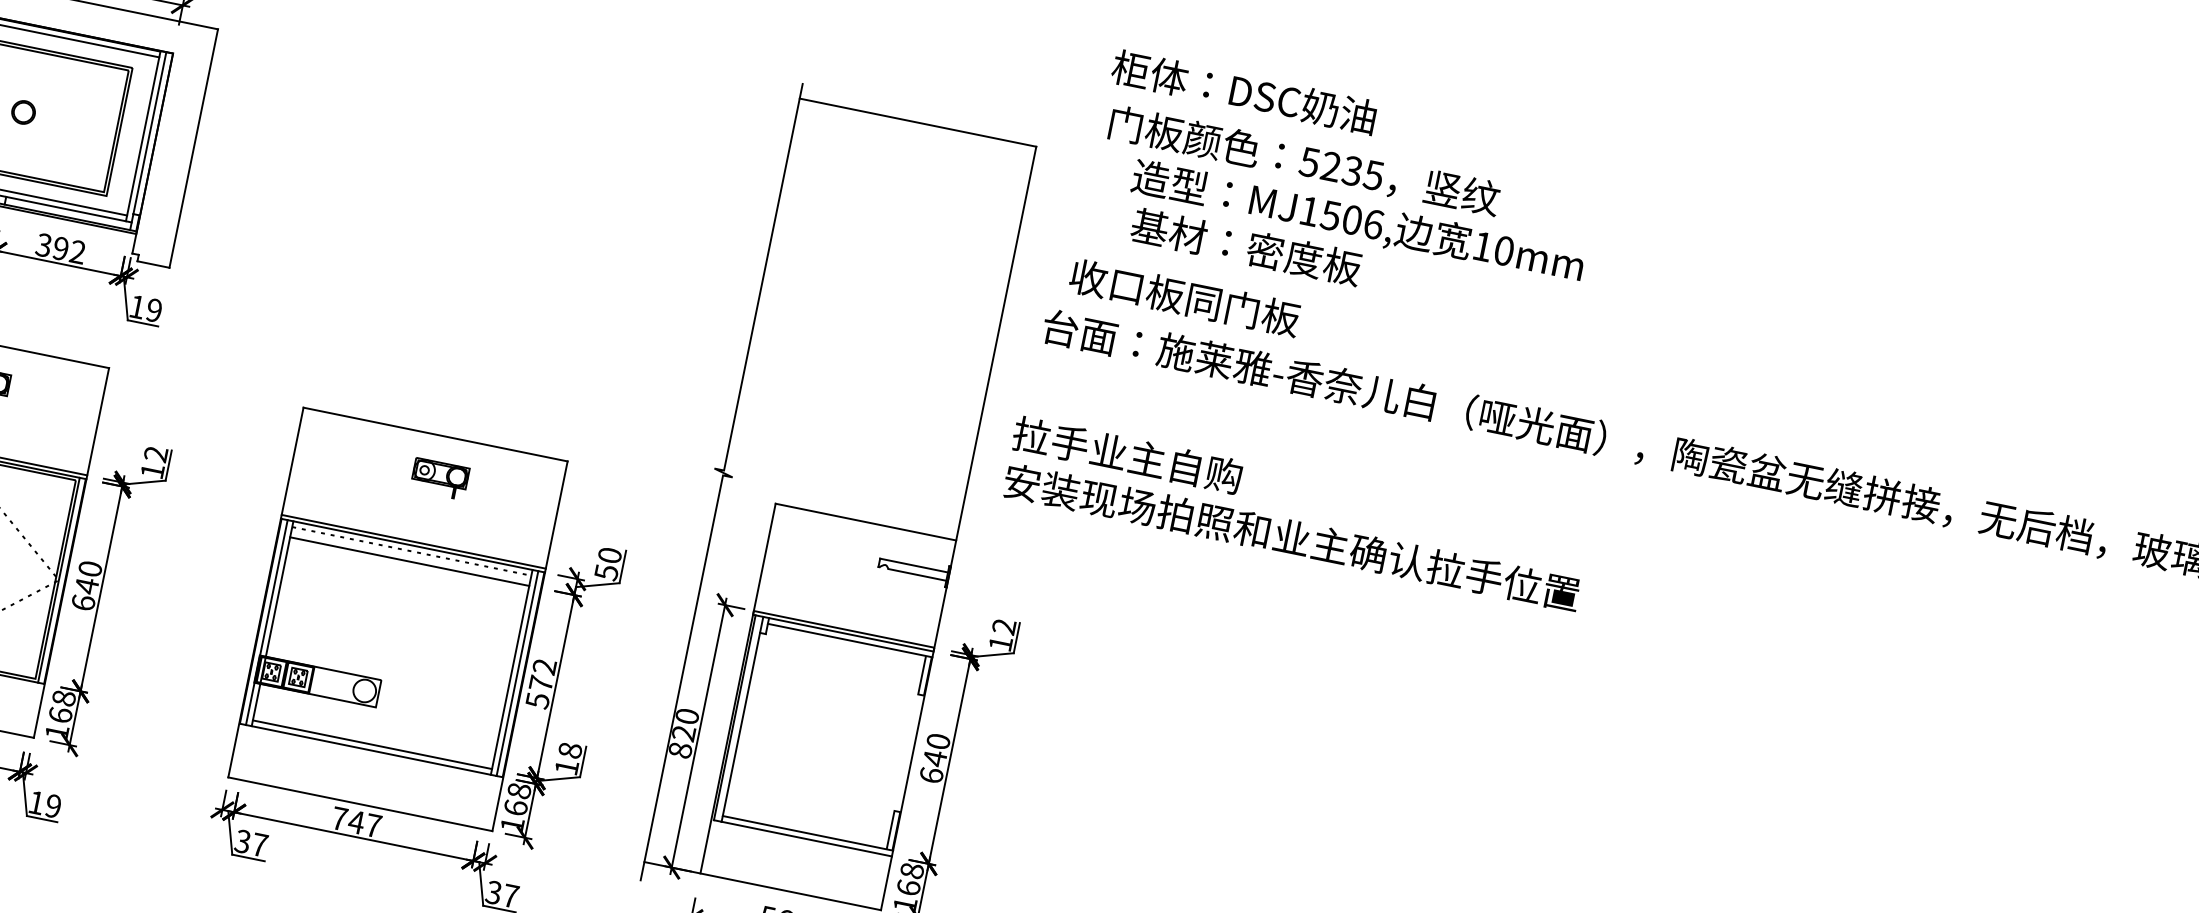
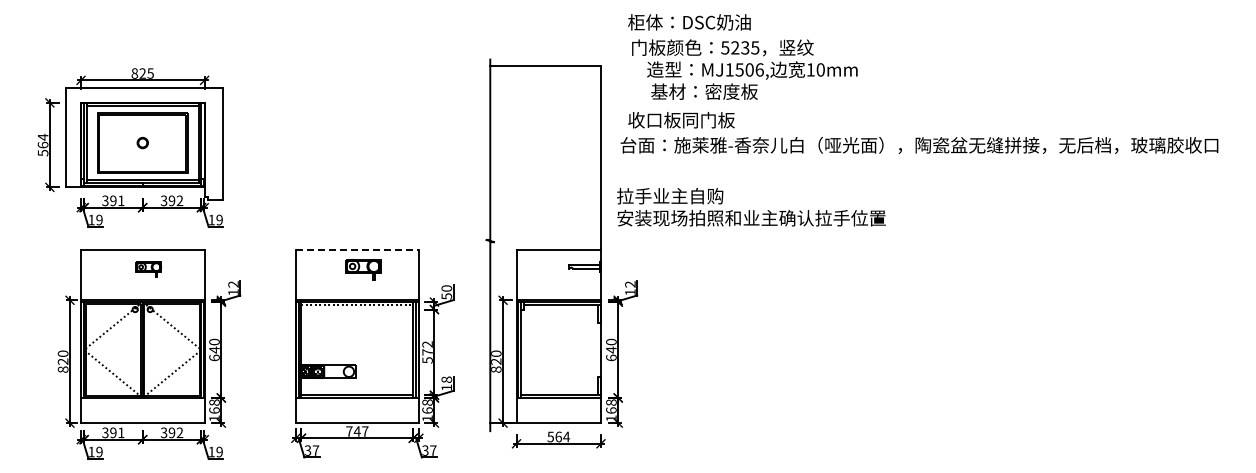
line: (435, 435) -> (357, 250), solid -> dashed
part: (440, 476) -> (363, 268), size x1.4
line: (410, 561) -> (357, 309), removed

